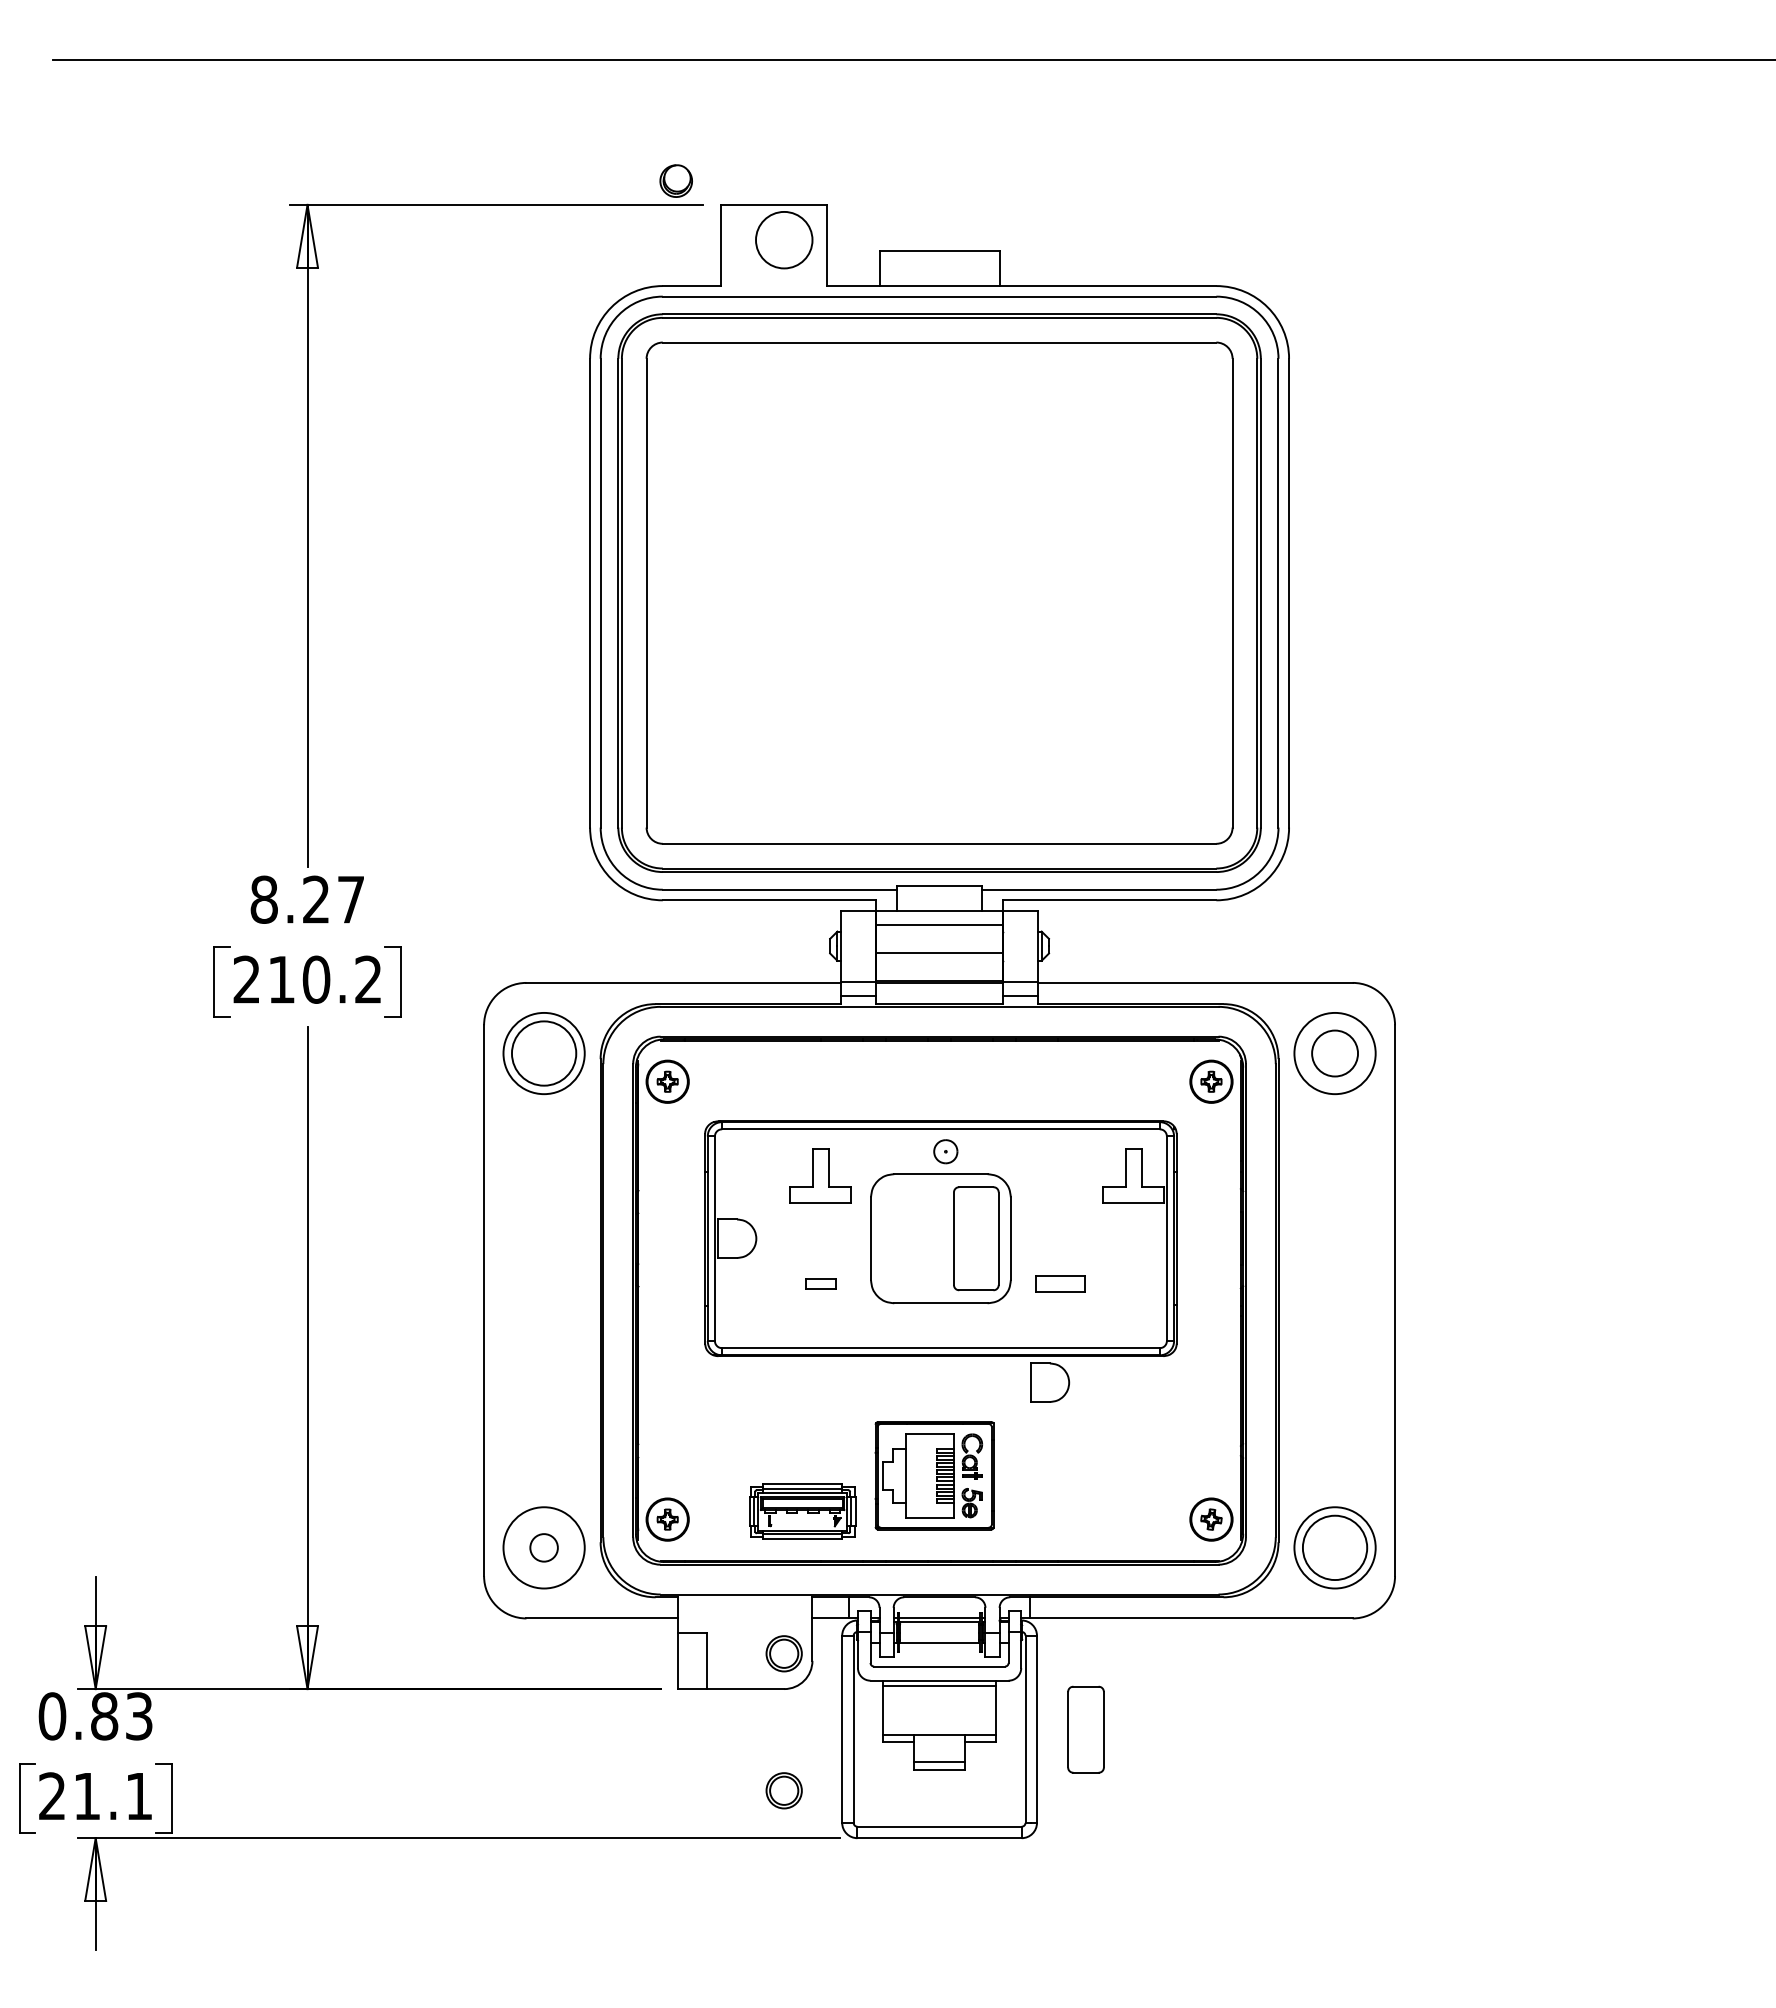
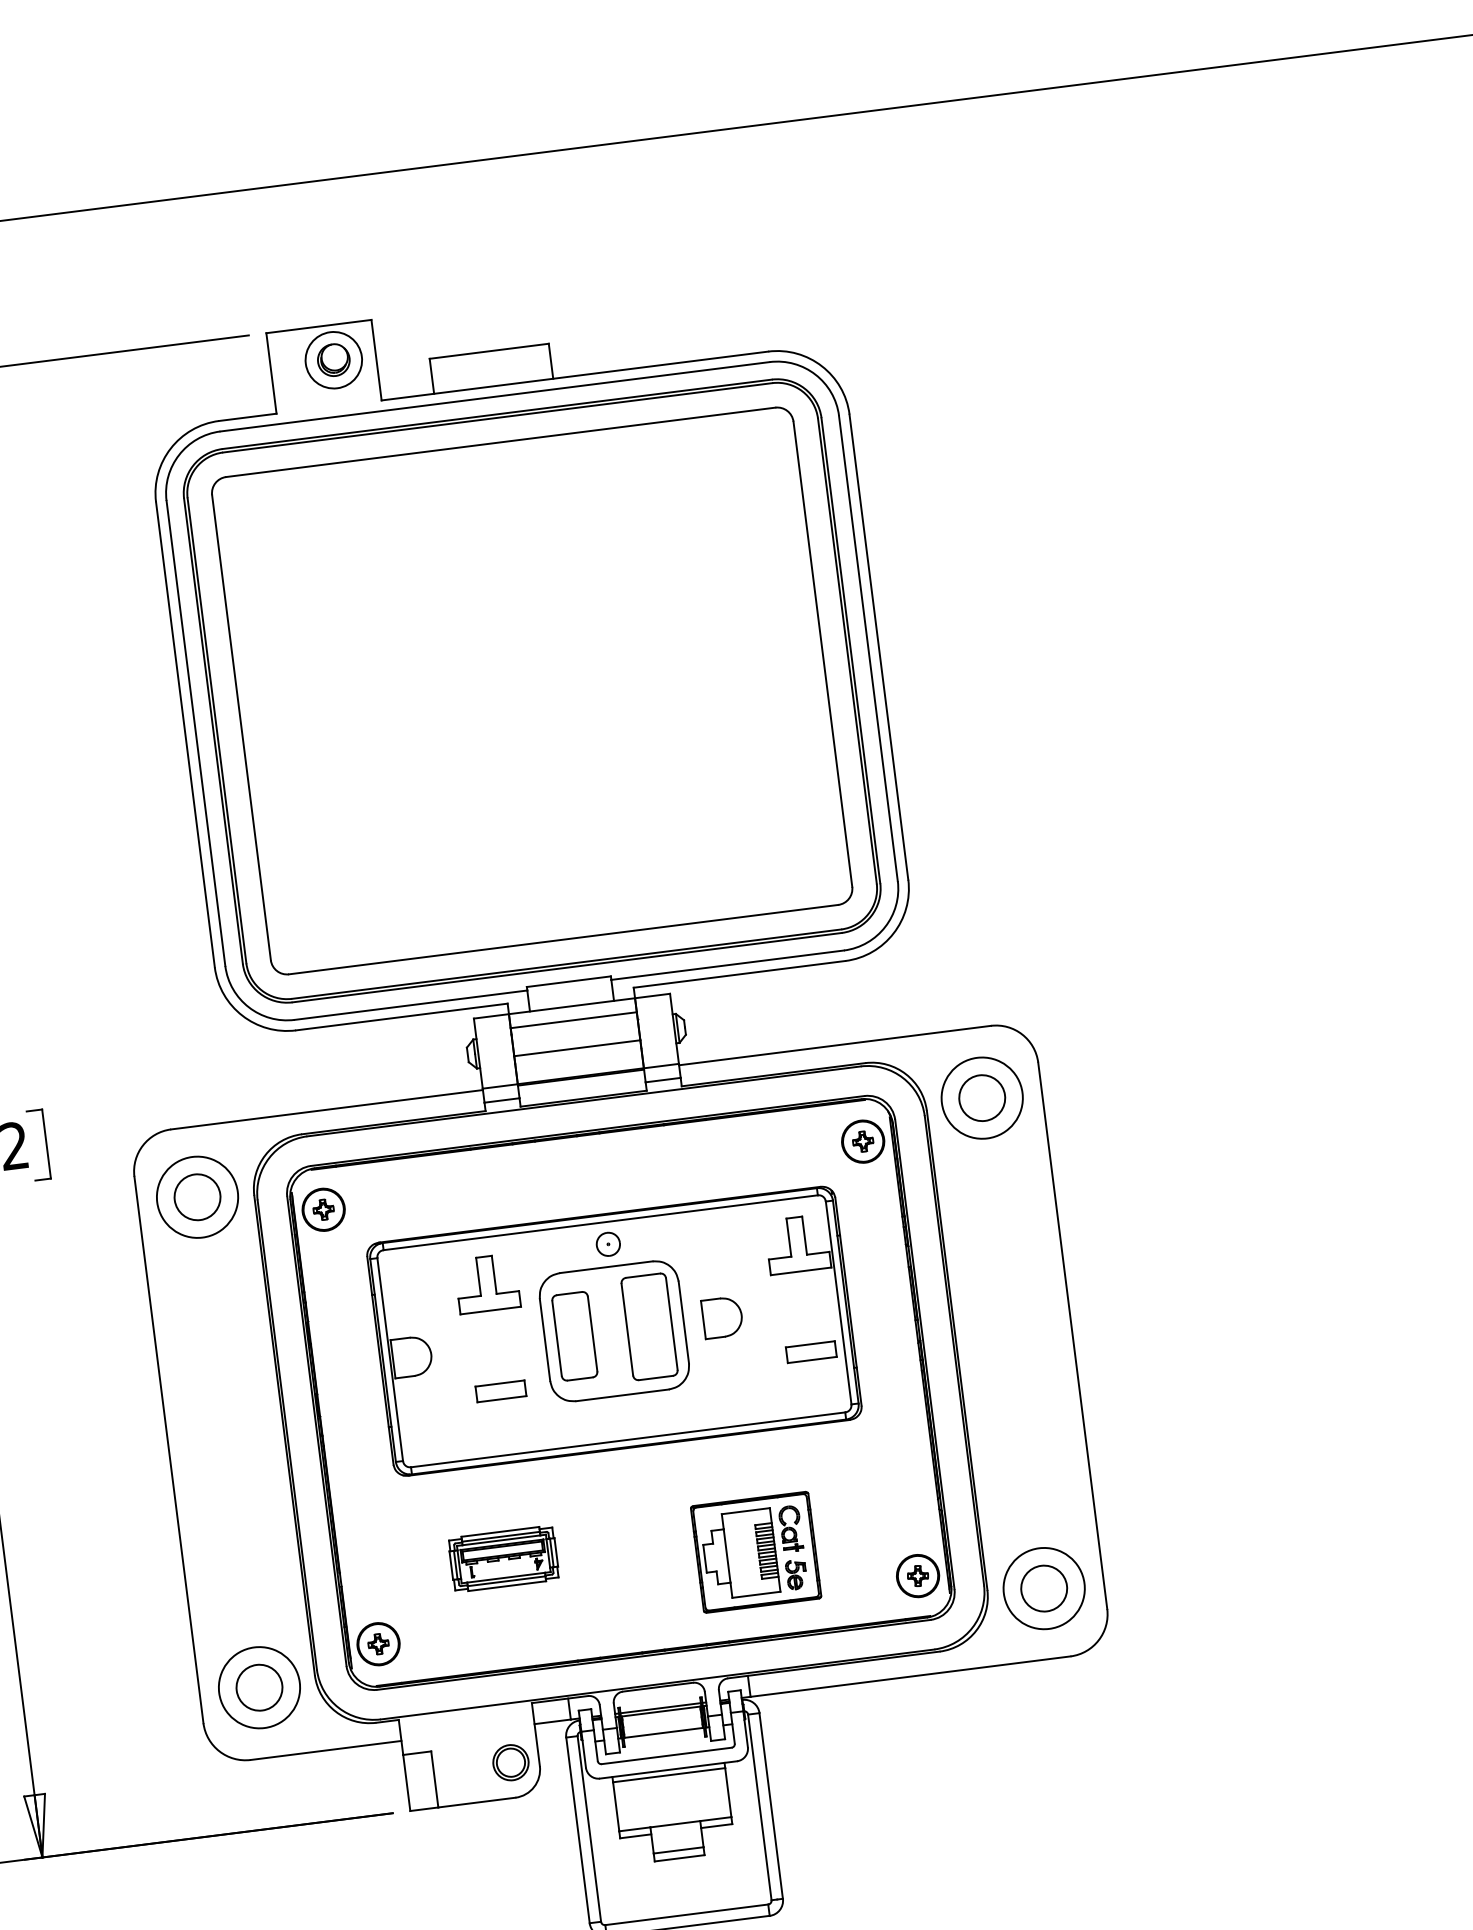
part: (675, 180) -> (333, 359), moved
circle: (544, 1053) -> (197, 1197), size x0.71
part: (820, 1283) -> (500, 1390), size x1.67
part: (1060, 1283) -> (811, 1351), moved
part: (1050, 1382) -> (723, 1317), moved
part: (934, 1475) -> (755, 1552), moved
part: (802, 1511) -> (503, 1558), moved
circle: (544, 1547) -> (259, 1687), size x1.67
circle: (1335, 1547) -> (1044, 1588), size x0.71
part: (1085, 1729) -> (574, 1336), moved
part: (783, 1790) -> (527, 1898), removed

